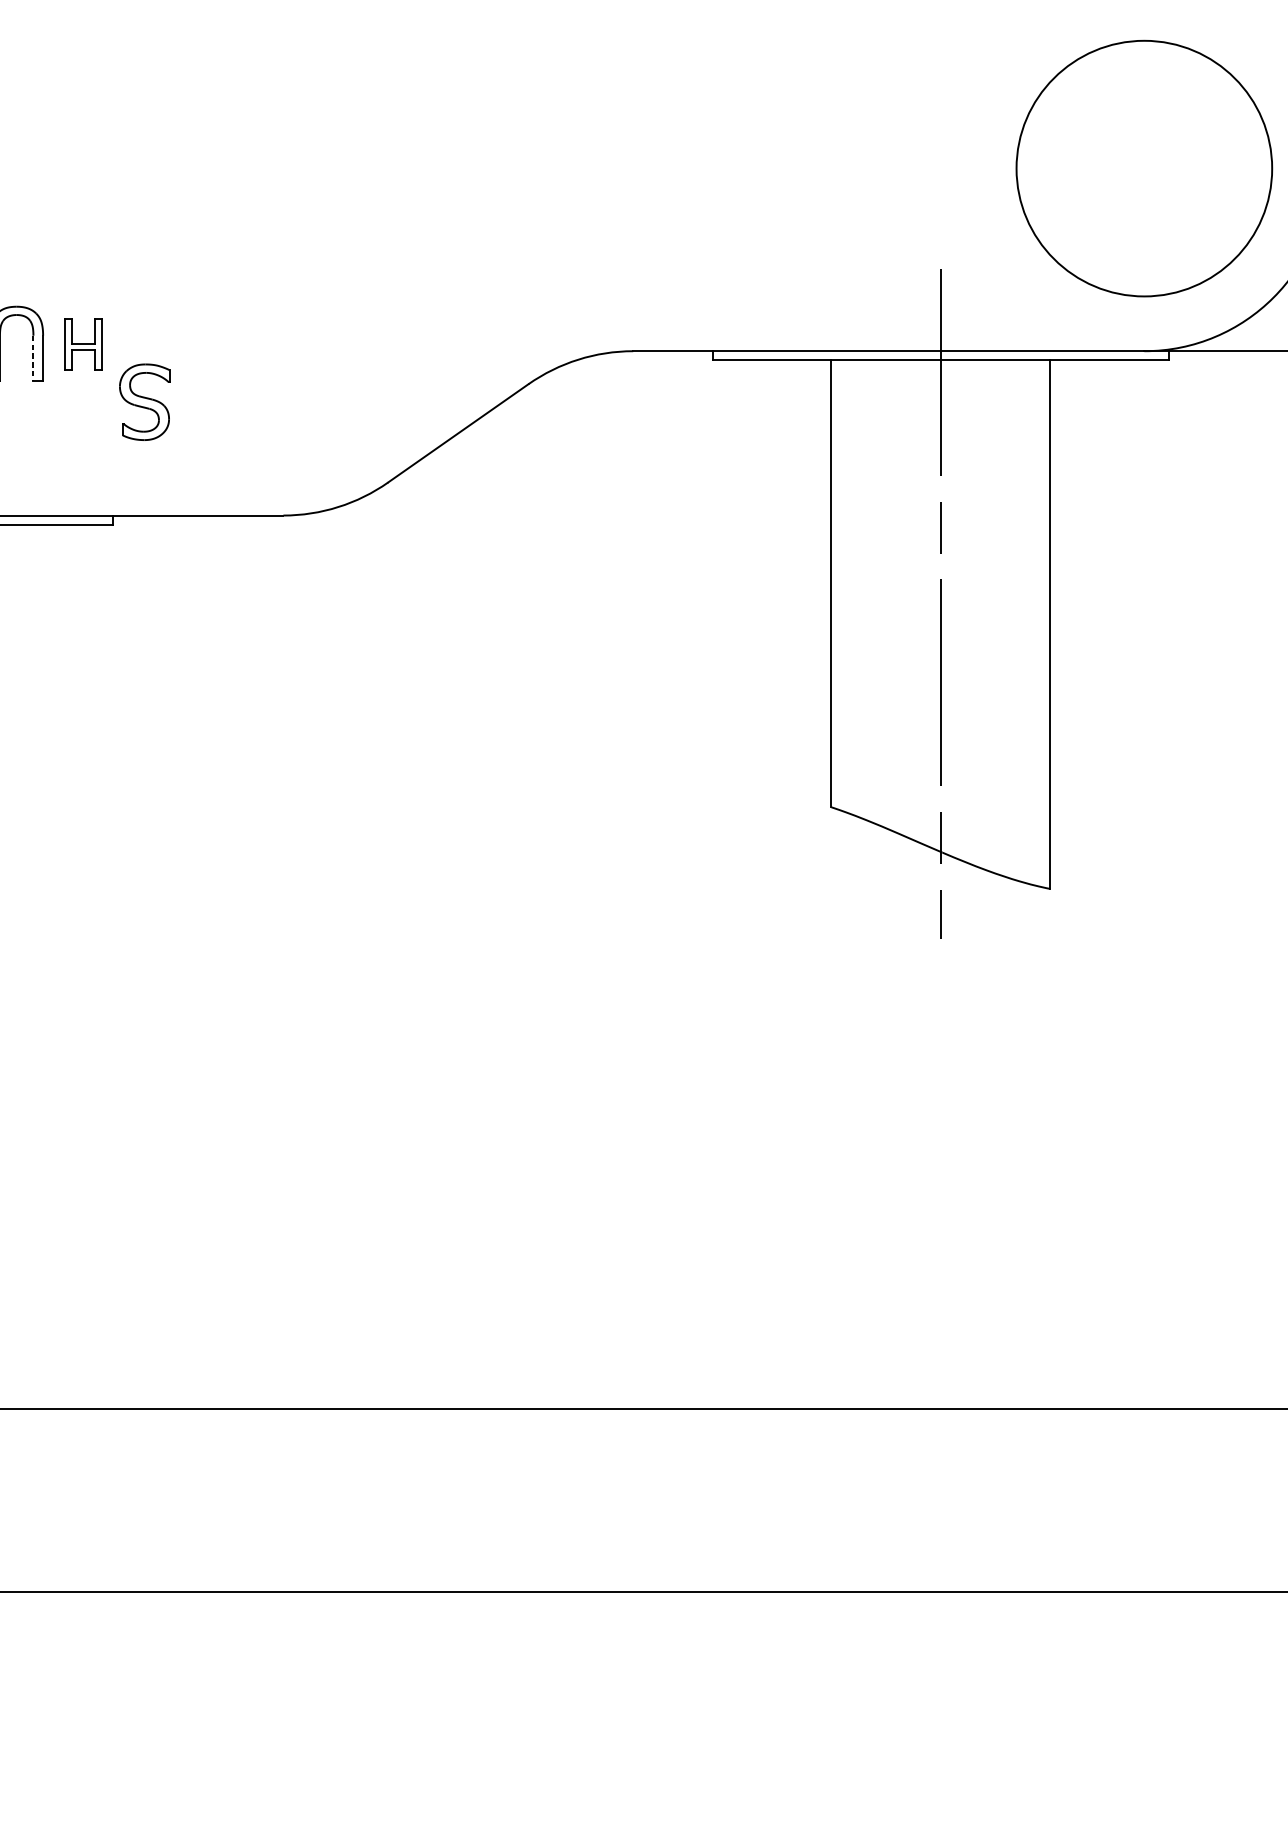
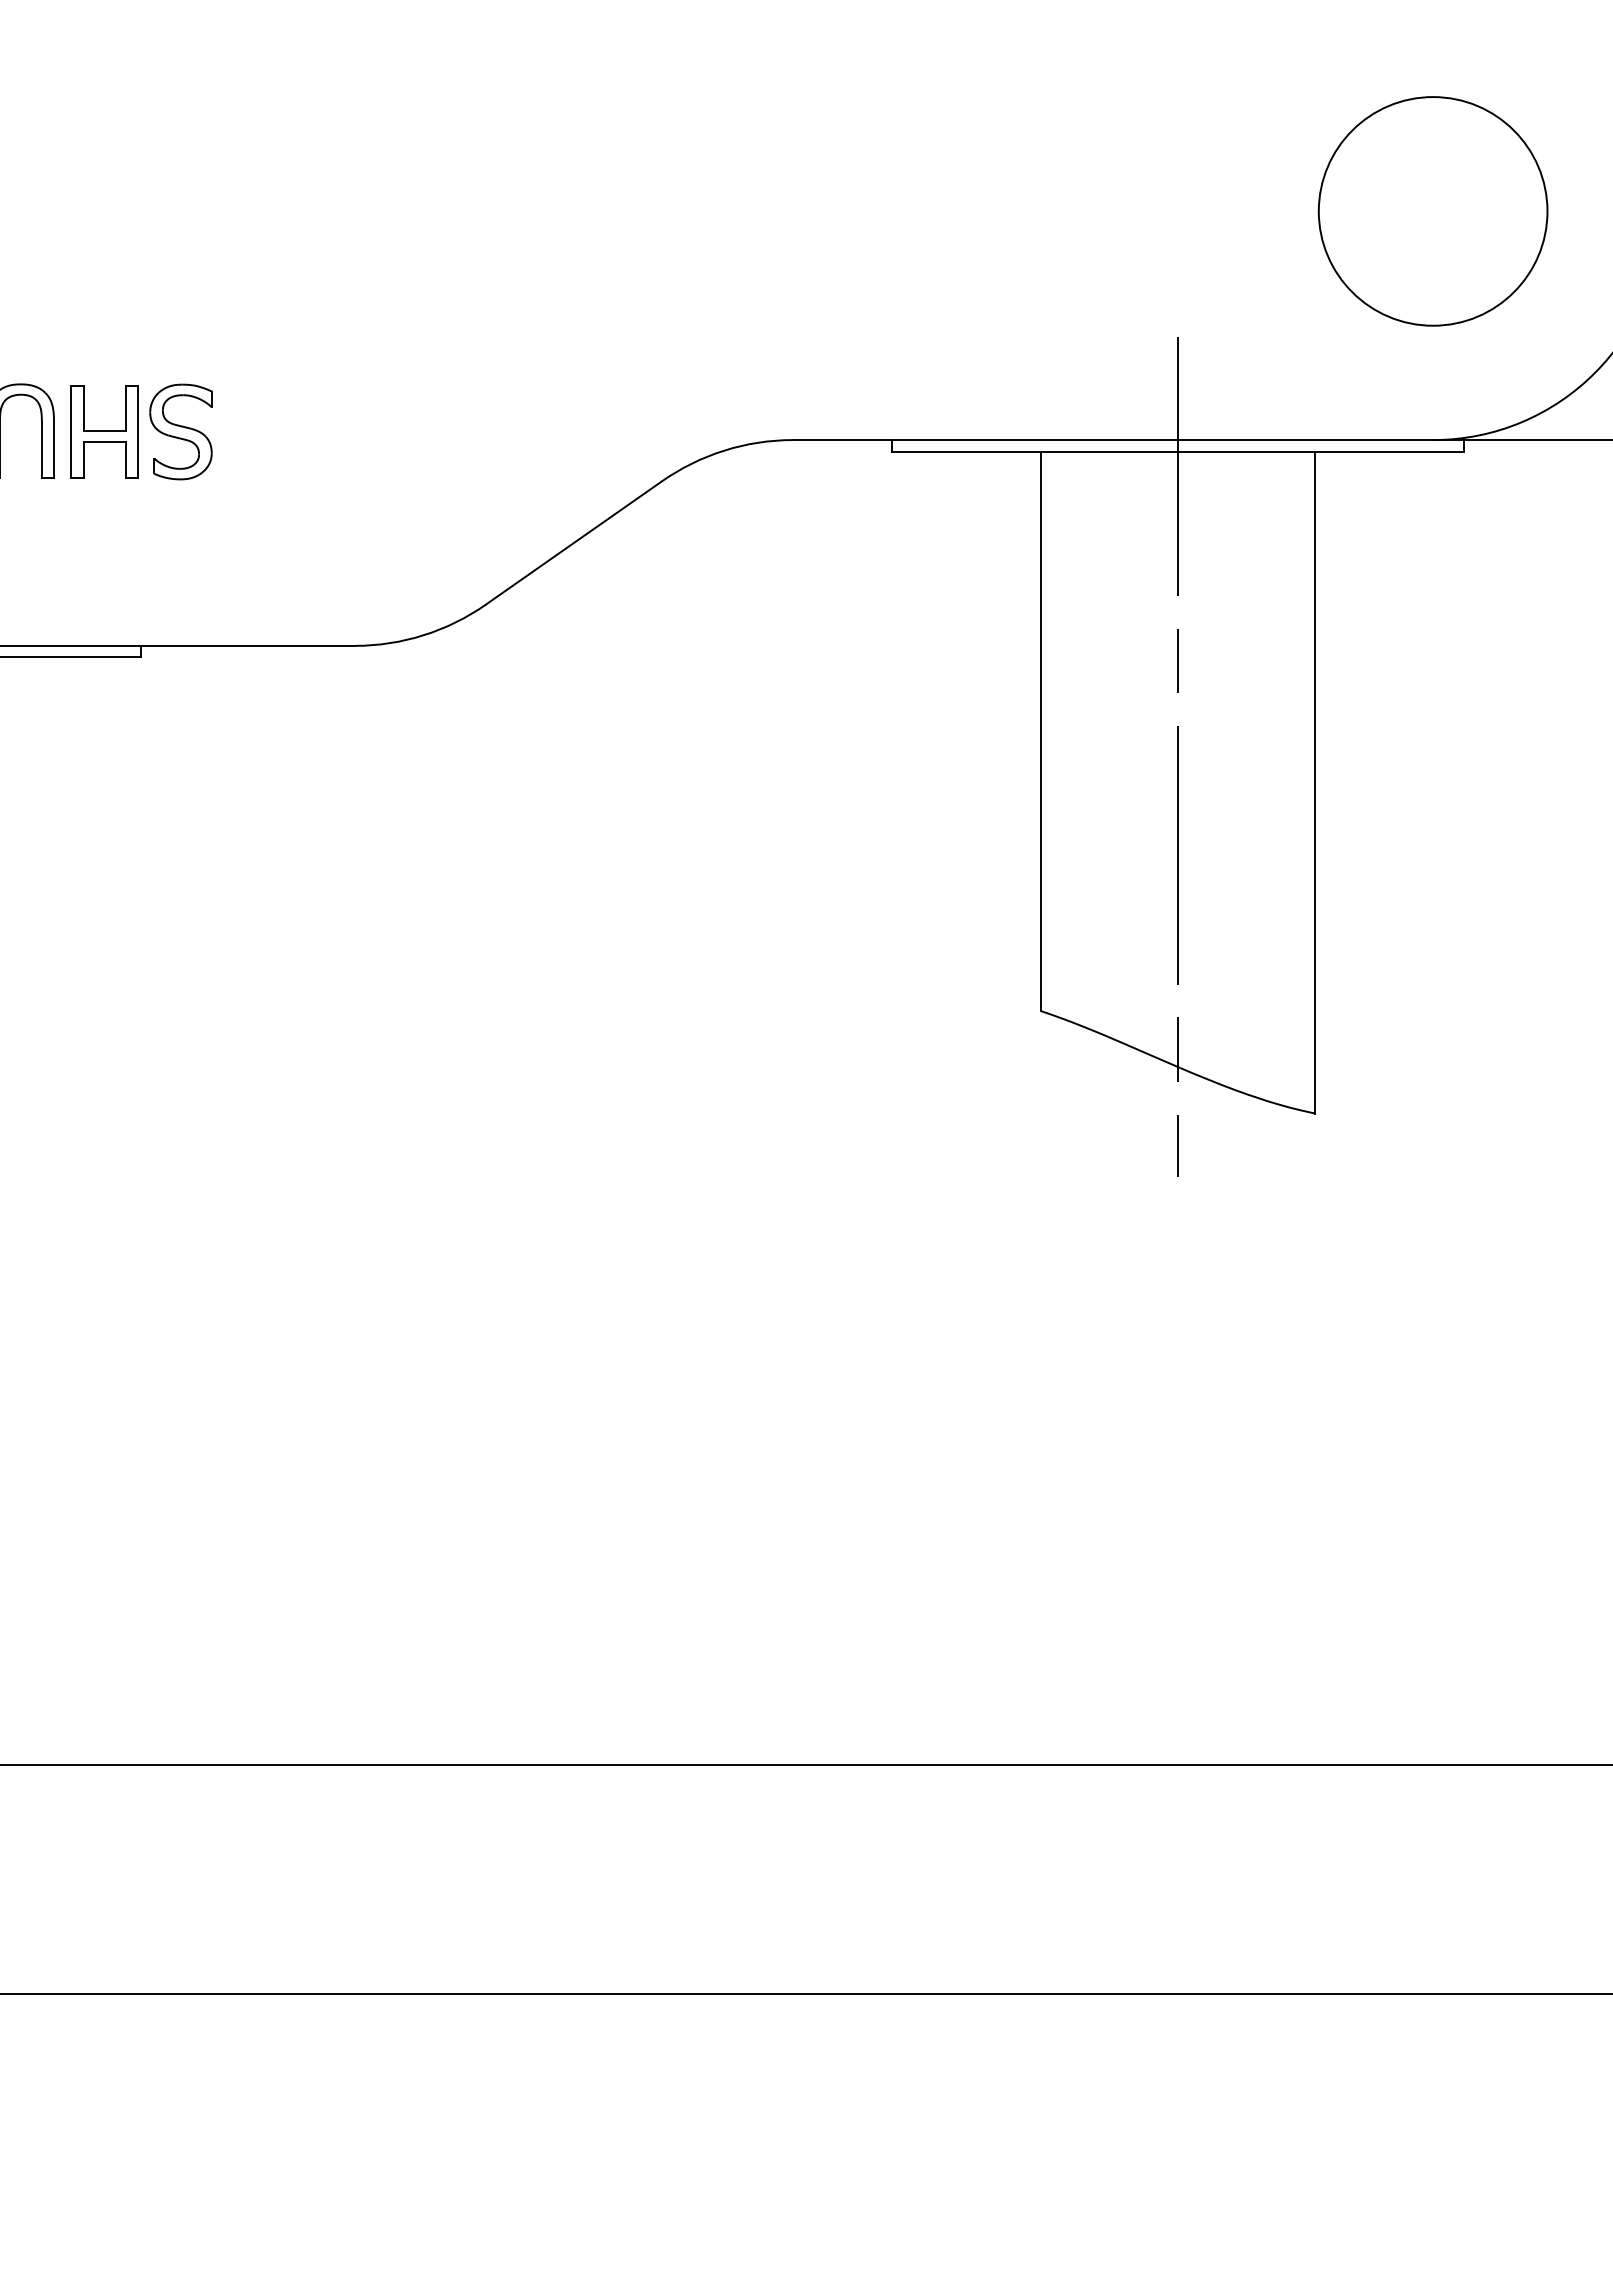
circle: (1143, 168) -> (1432, 211), size x0.71
part: (83, 344) -> (104, 431), size x1.43
line: (33, 358) -> (41, 449), dashed -> solid
part: (144, 401) -> (180, 431), moved

